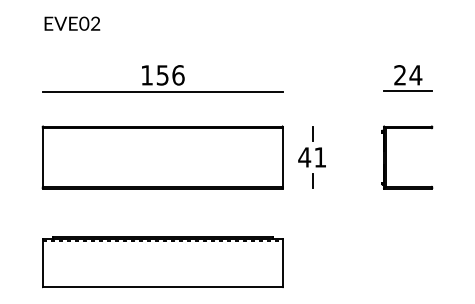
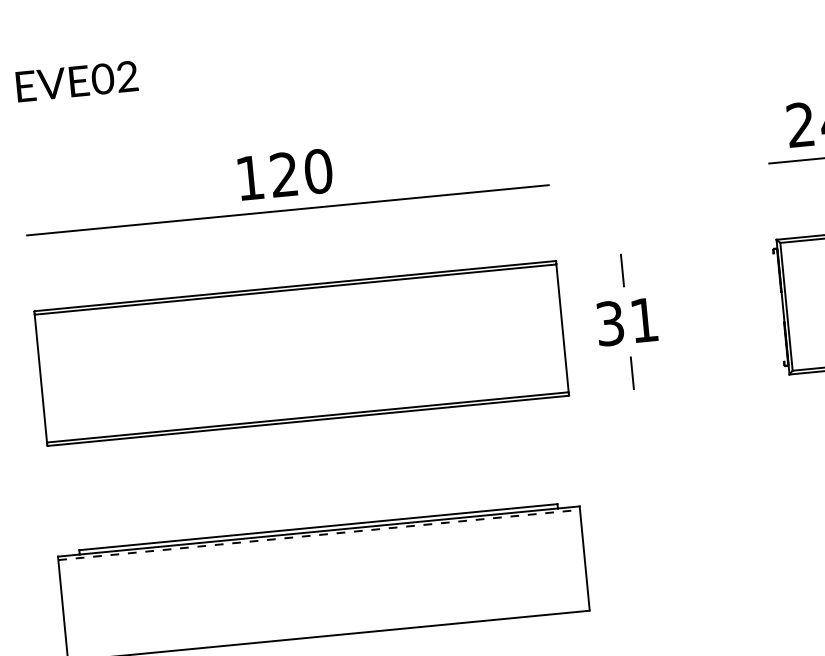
text: (170, 75) -> (301, 173), 156 -> 120
text: (304, 157) -> (609, 323), 41 -> 31

